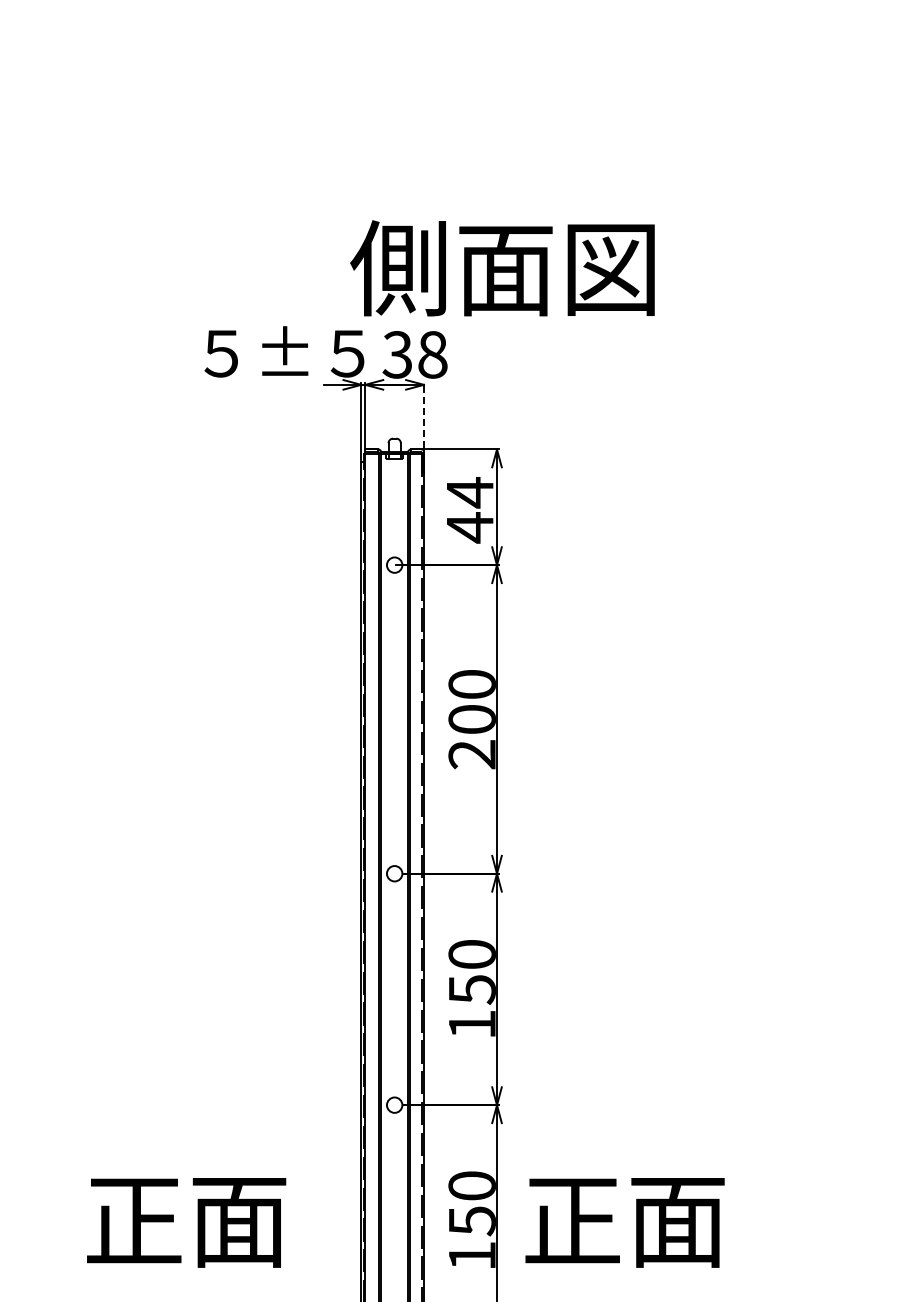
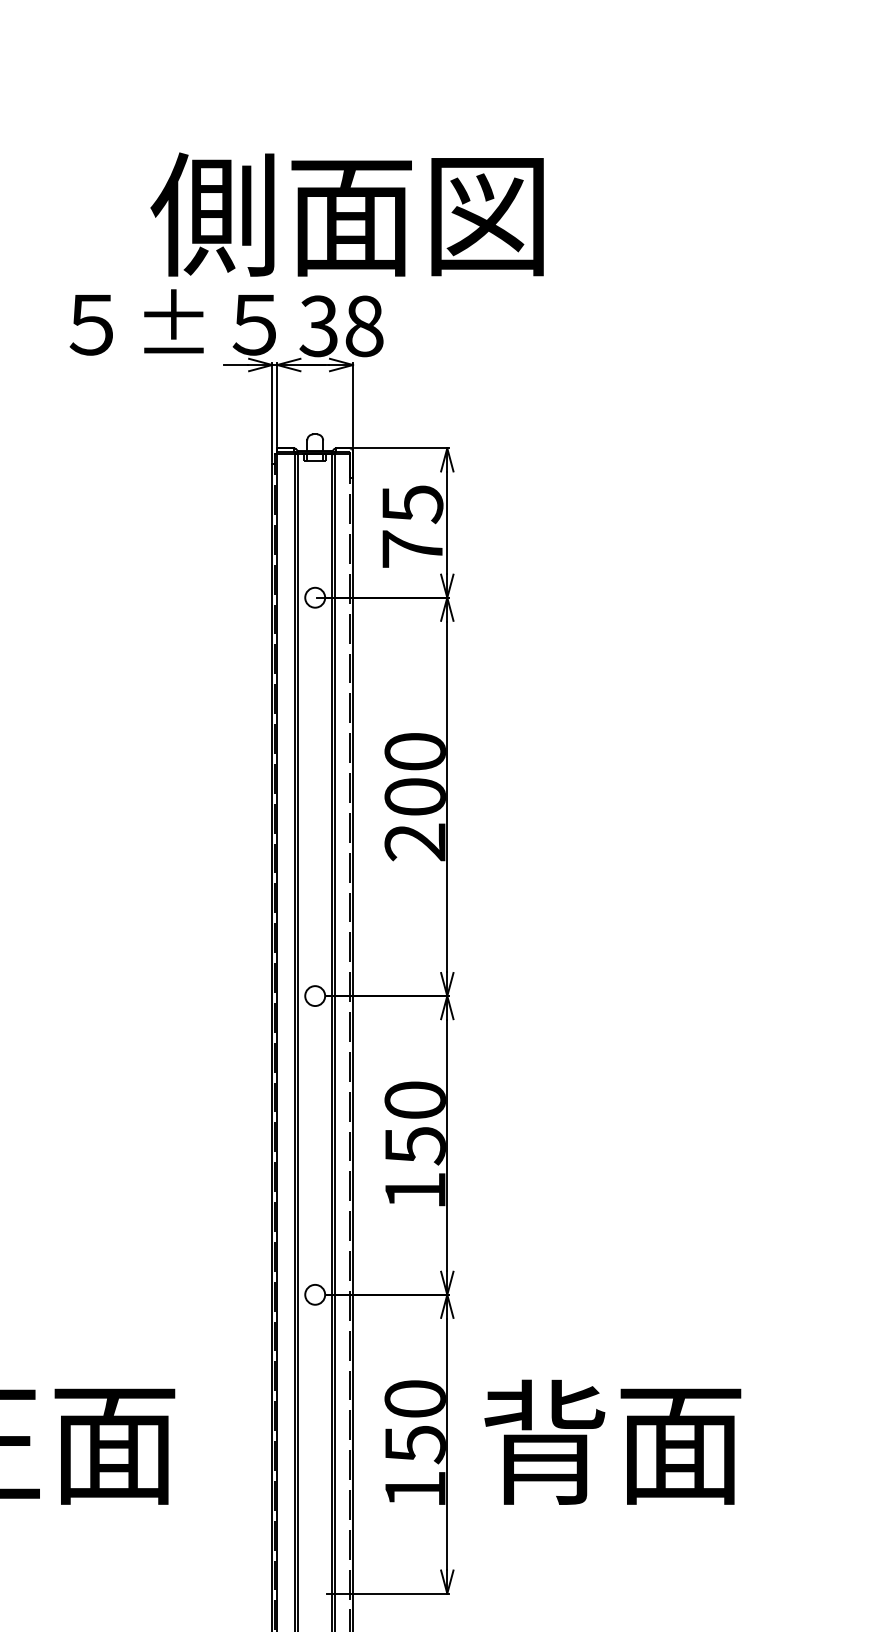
text: (502, 268) -> (347, 214), moved
line: (424, 415) -> (353, 404), dashed -> solid
text: (470, 510) -> (413, 527), 44 -> 75
text: (572, 1219) -> (544, 1442), 正面 -> 背面

